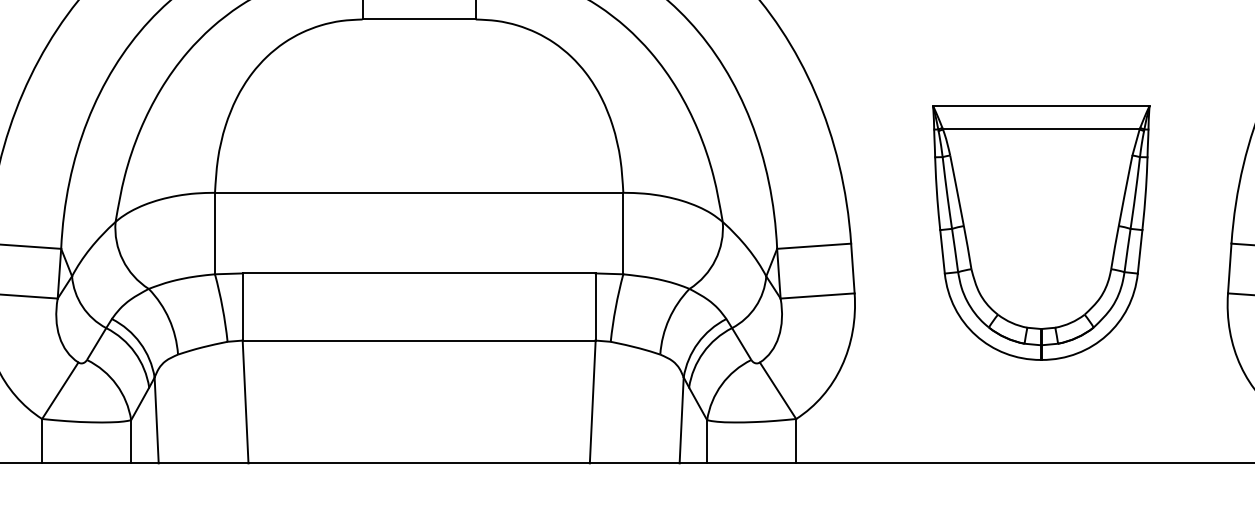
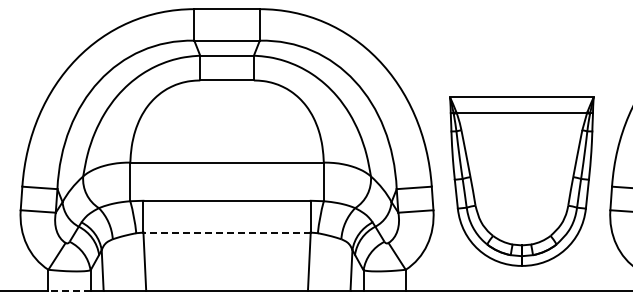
part: (1040, 232) -> (521, 181), size x1.4
line: (420, 340) -> (227, 232), solid -> dashed
line: (86, 462) -> (69, 290), solid -> dashed

